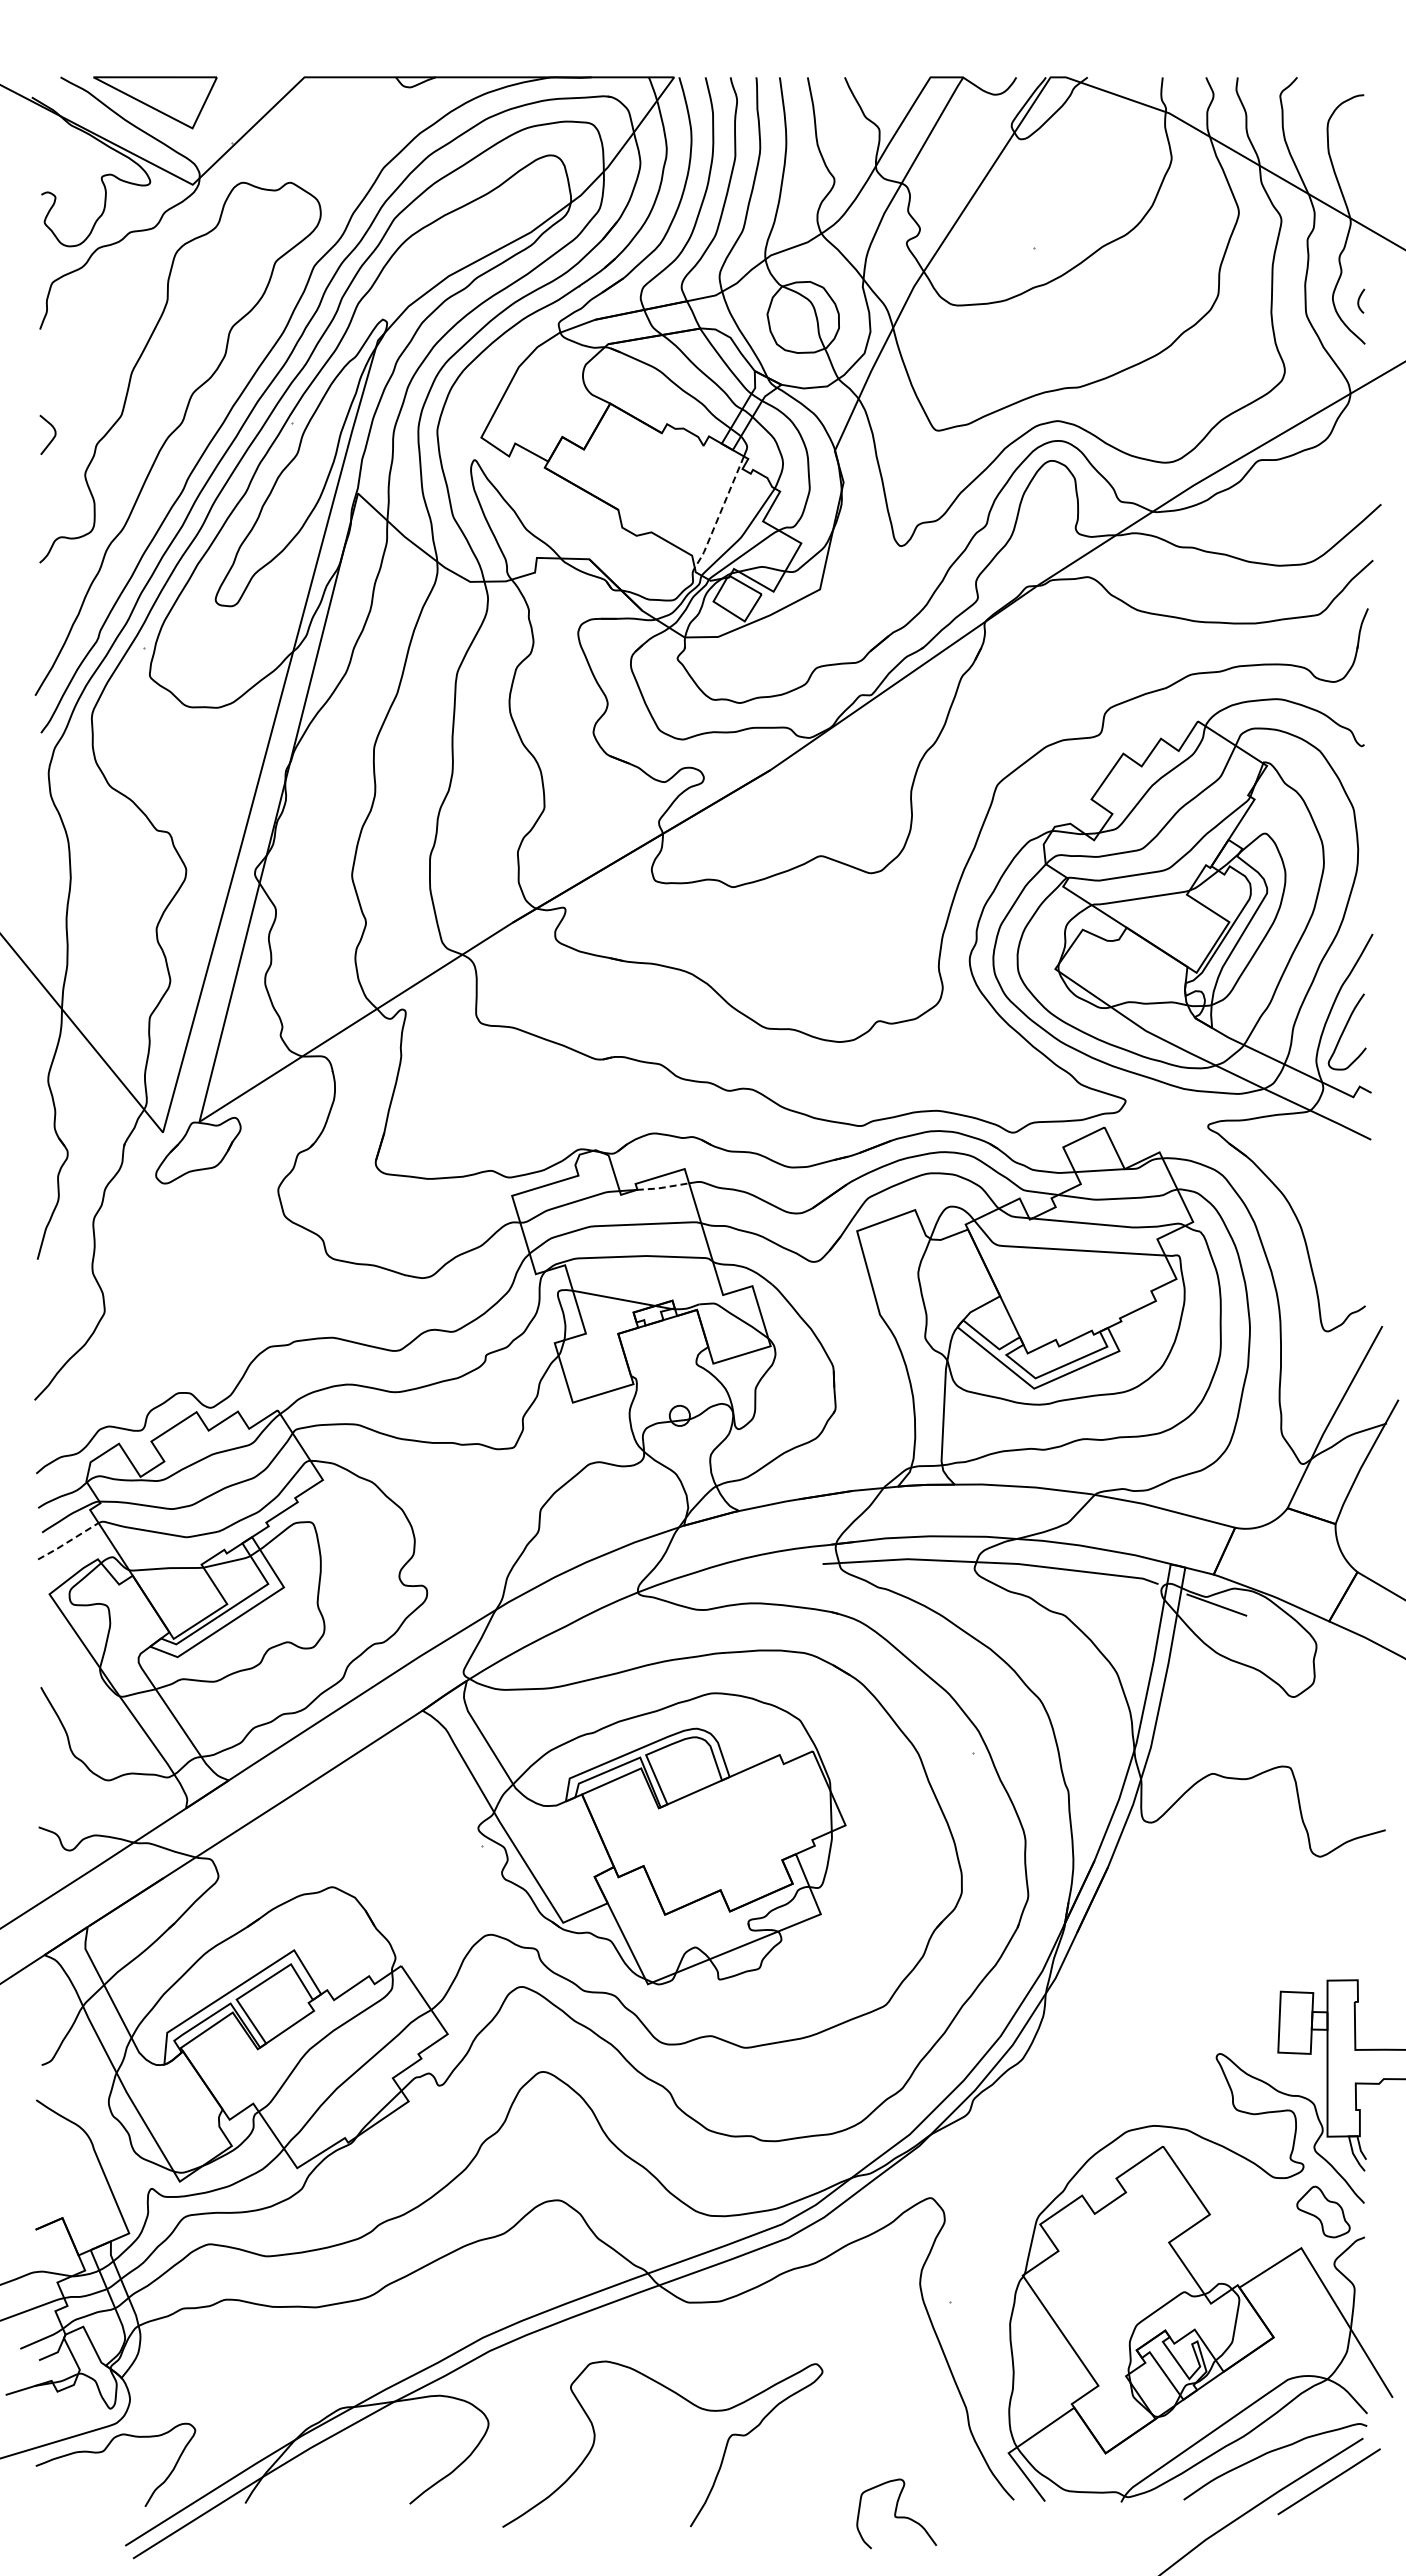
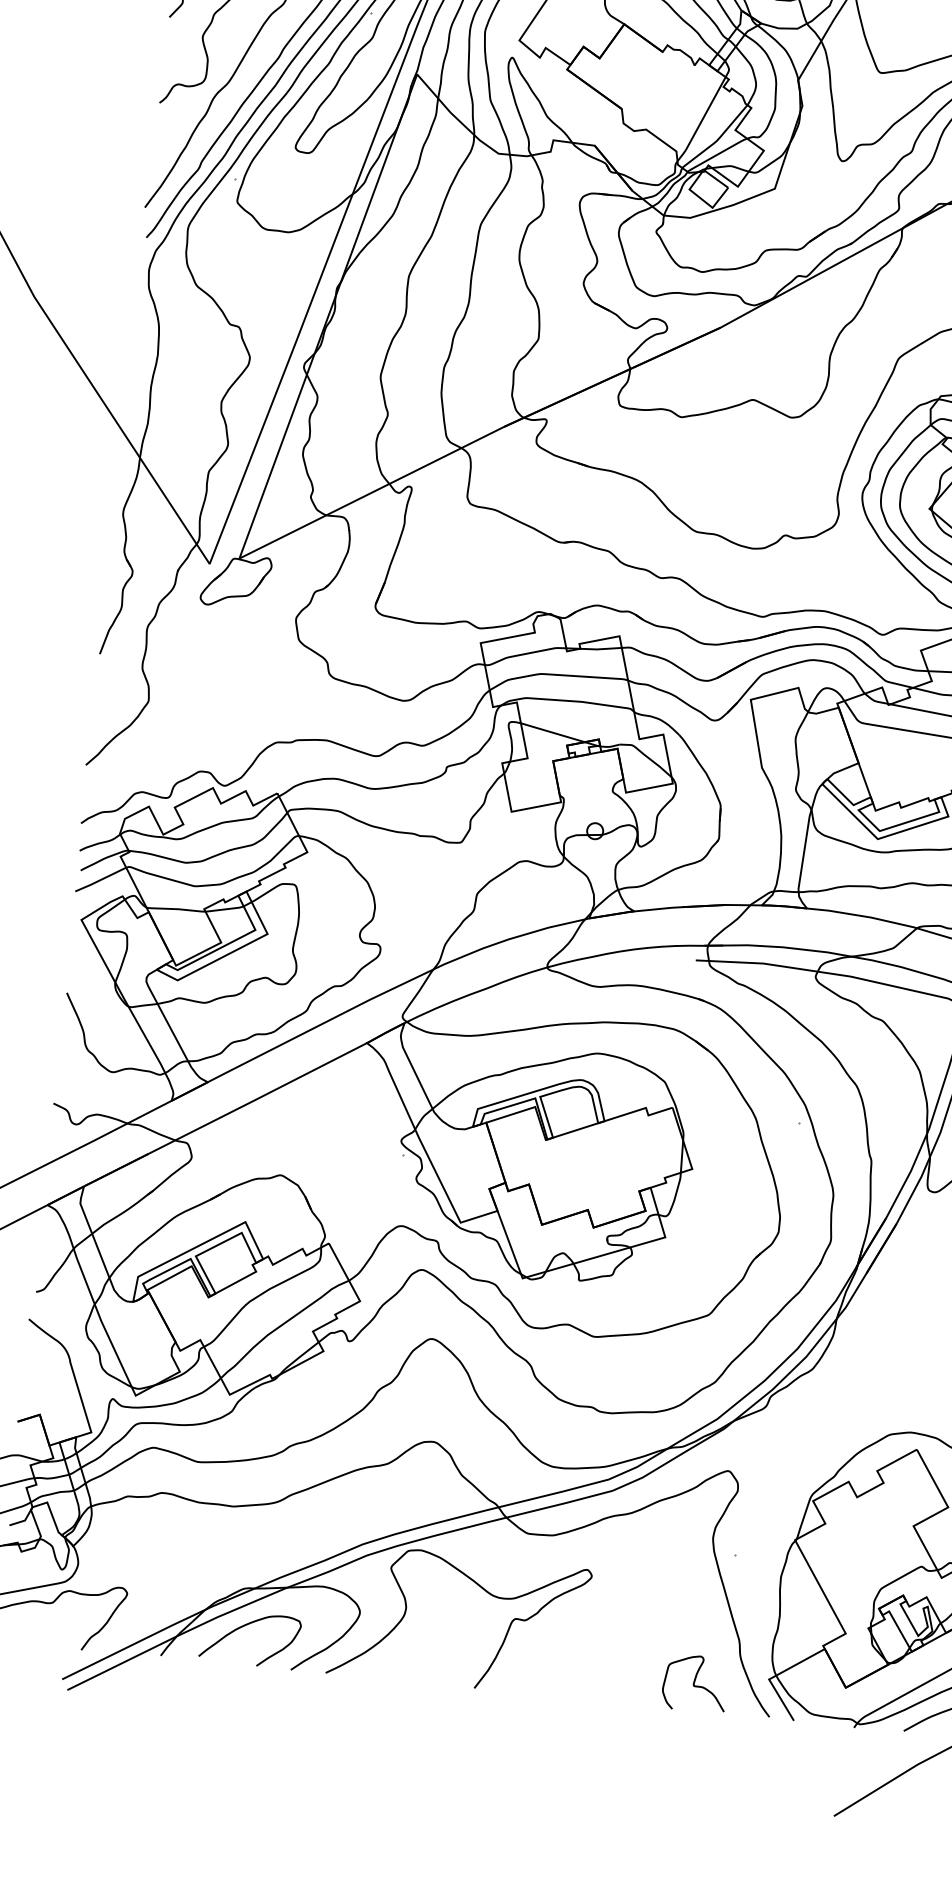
line: (719, 514) -> (701, 121), dashed -> solid
line: (662, 1187) -> (600, 649), dashed -> solid
line: (68, 1541) -> (100, 879), dashed -> solid
curve: (688, 2402) -> (483, 1589), moved
curve: (346, 2455) -> (244, 1626), added
curve: (896, 2513) -> (694, 1683), moved

